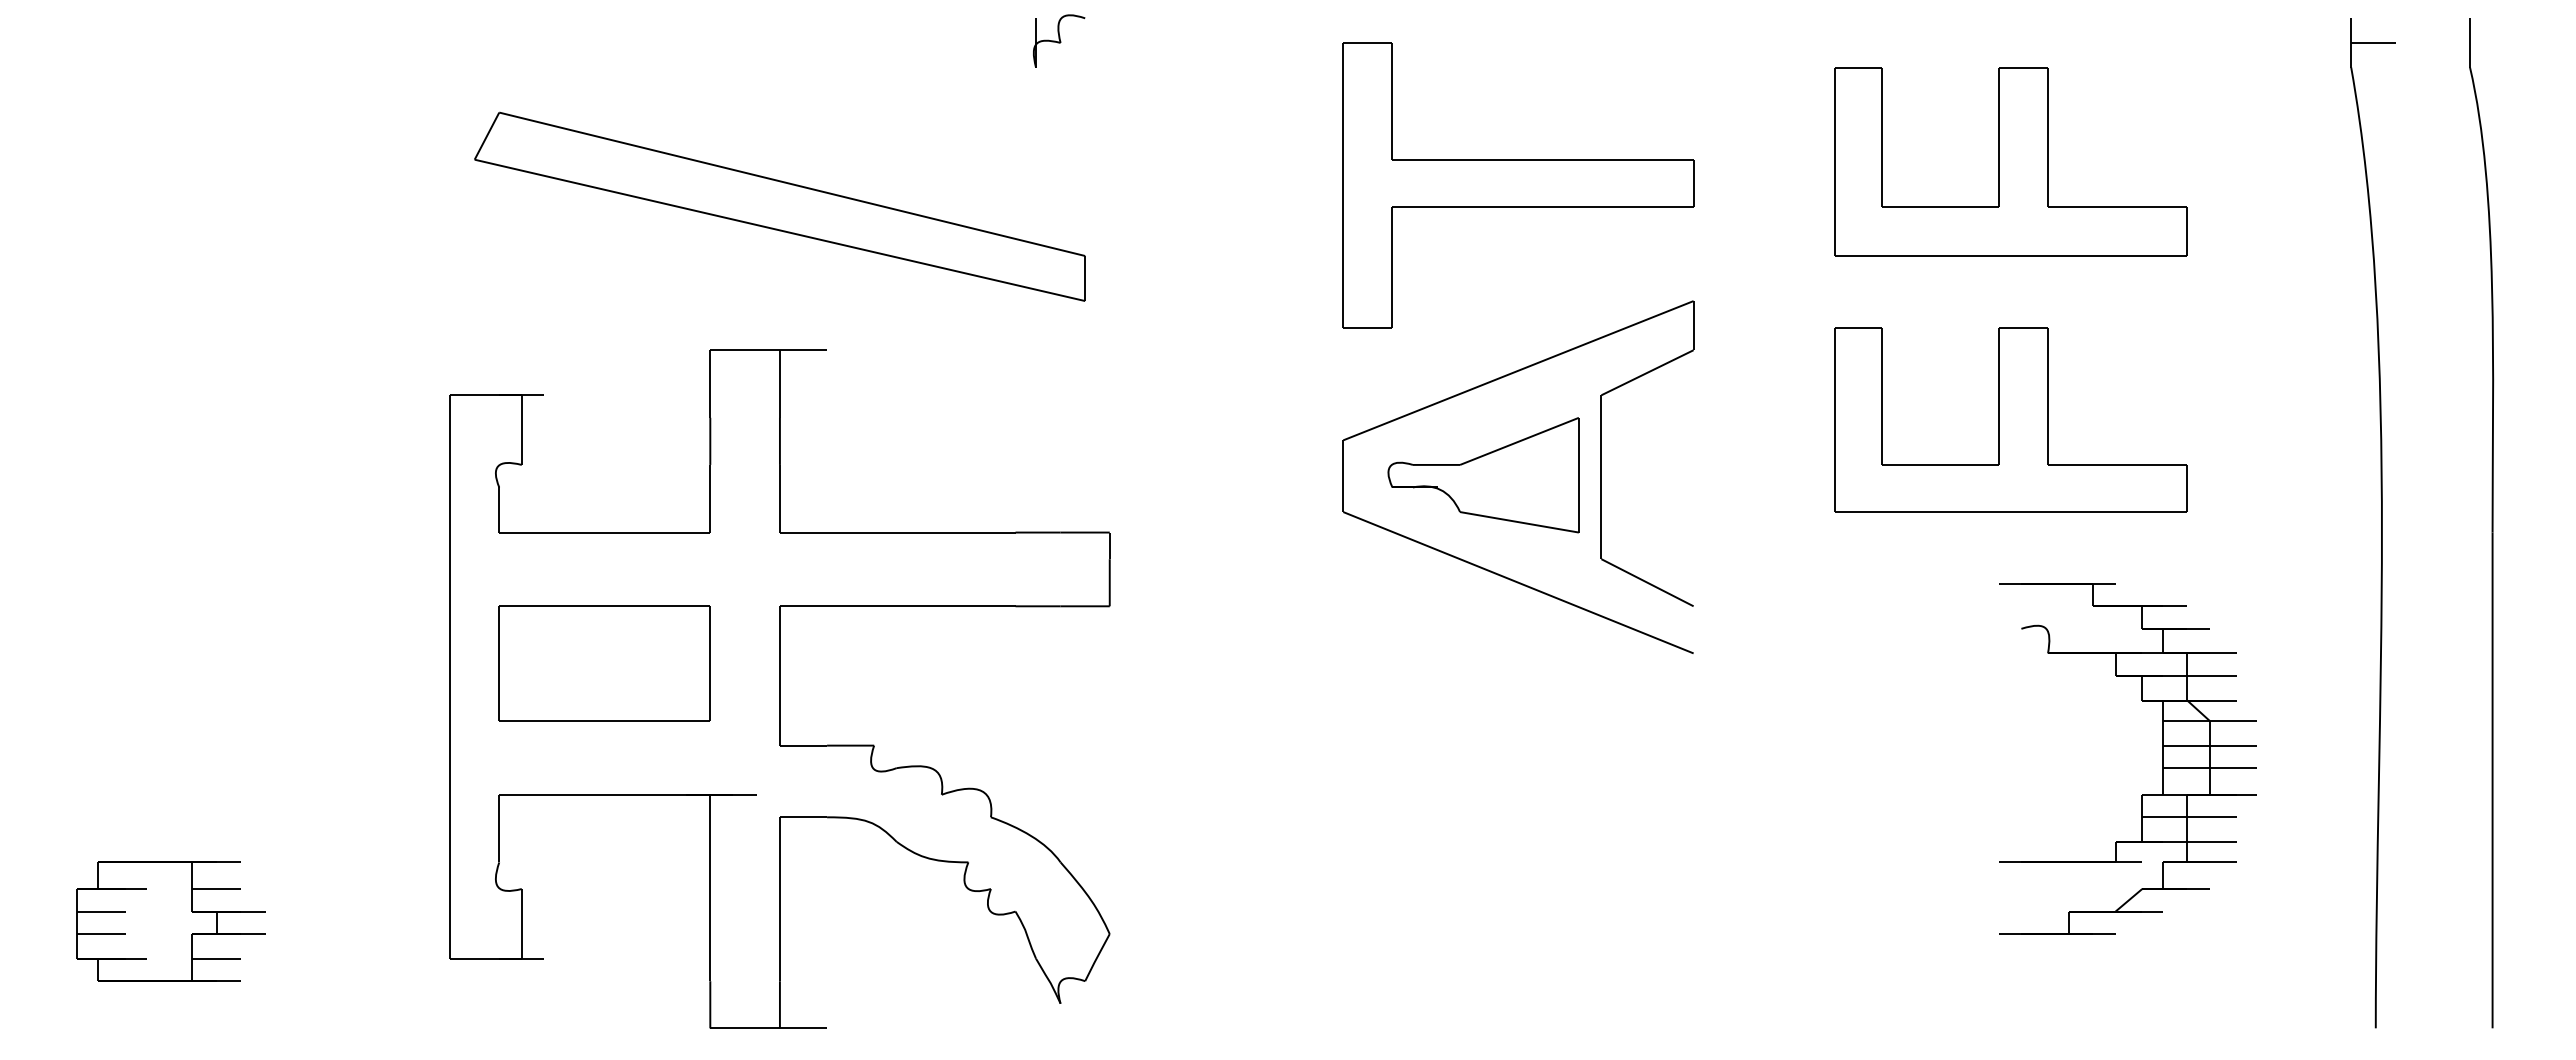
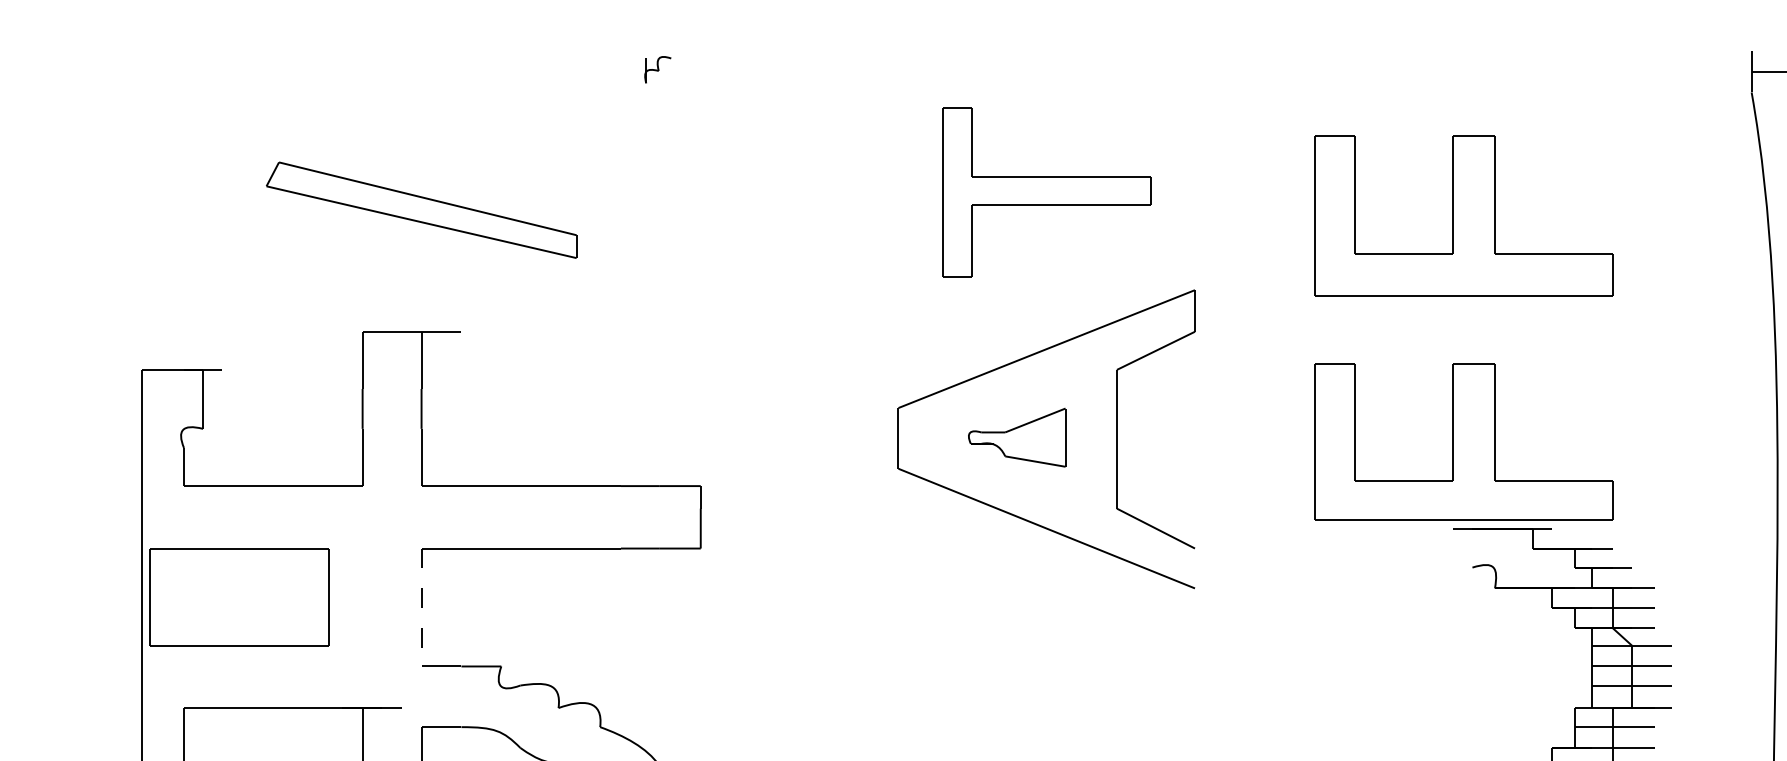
part: (1059, 40) -> (658, 69), size x0.6
part: (2010, 161) -> (1463, 216), moved
part: (1518, 185) -> (1046, 192), size x0.7
part: (779, 206) -> (421, 210), size x0.6
part: (2010, 419) -> (1463, 442), moved
part: (1483, 475) -> (1017, 437), size x0.6
part: (604, 663) -> (239, 596), moved
line: (779, 675) -> (421, 607), solid -> dashed

